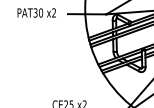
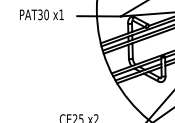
text: (53, 12) -> (60, 14), x2 -> x1

